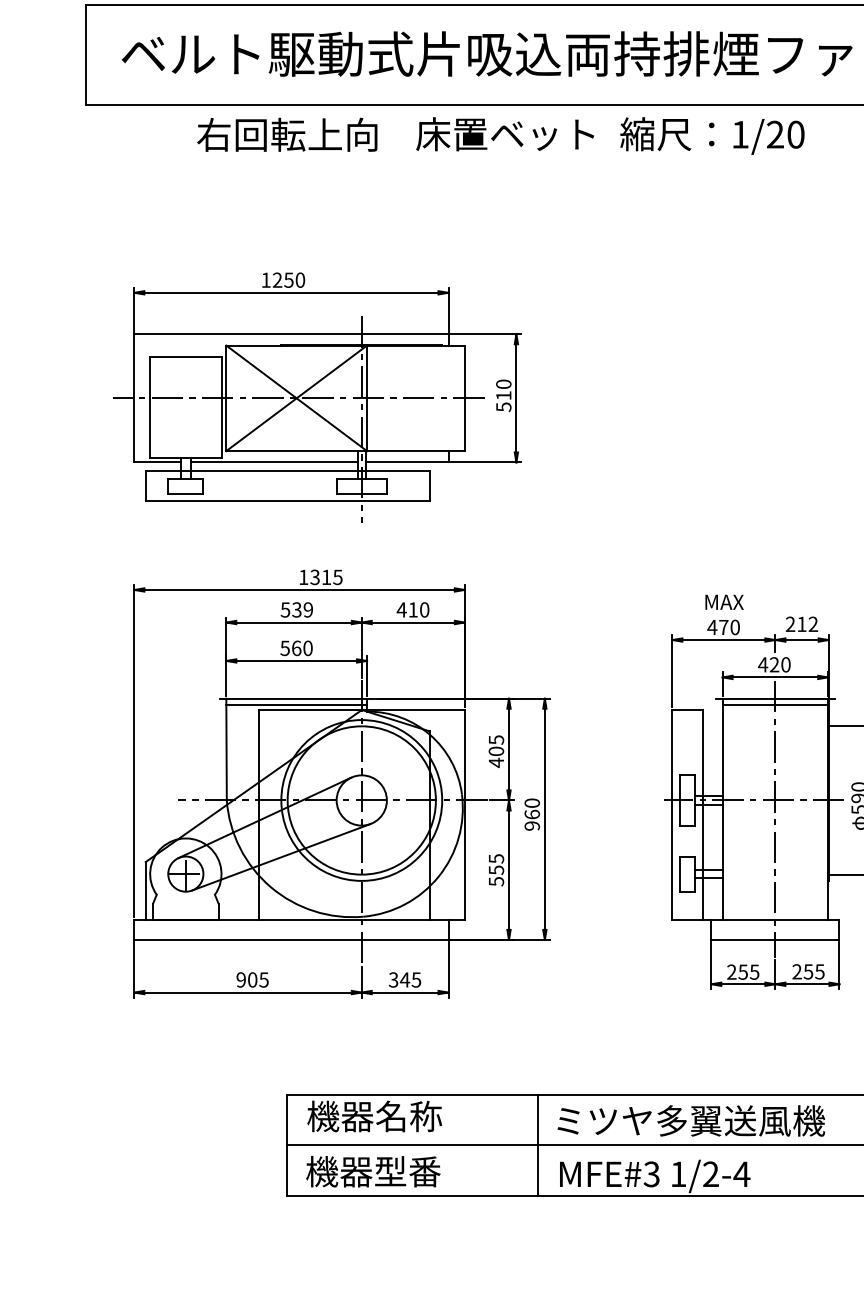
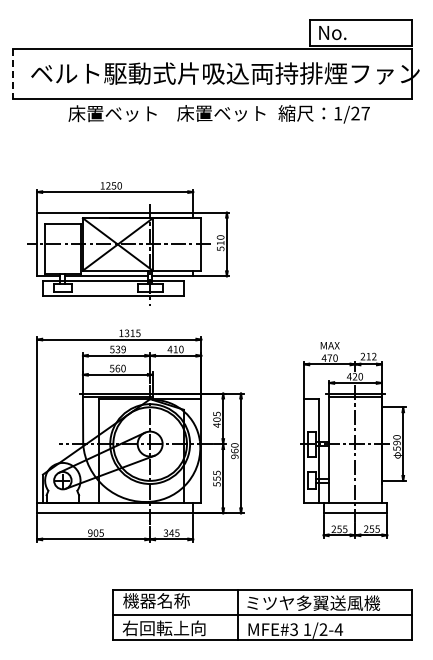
line: (86, 55) -> (13, 74), solid -> dashed
text: (285, 134) -> (112, 113), 右回転上向 -> 床置ベット
text: (795, 134) -> (365, 113), 1/20 -> 1/27
text: (388, 1172) -> (163, 628), 機器型番 -> 右回転上向

